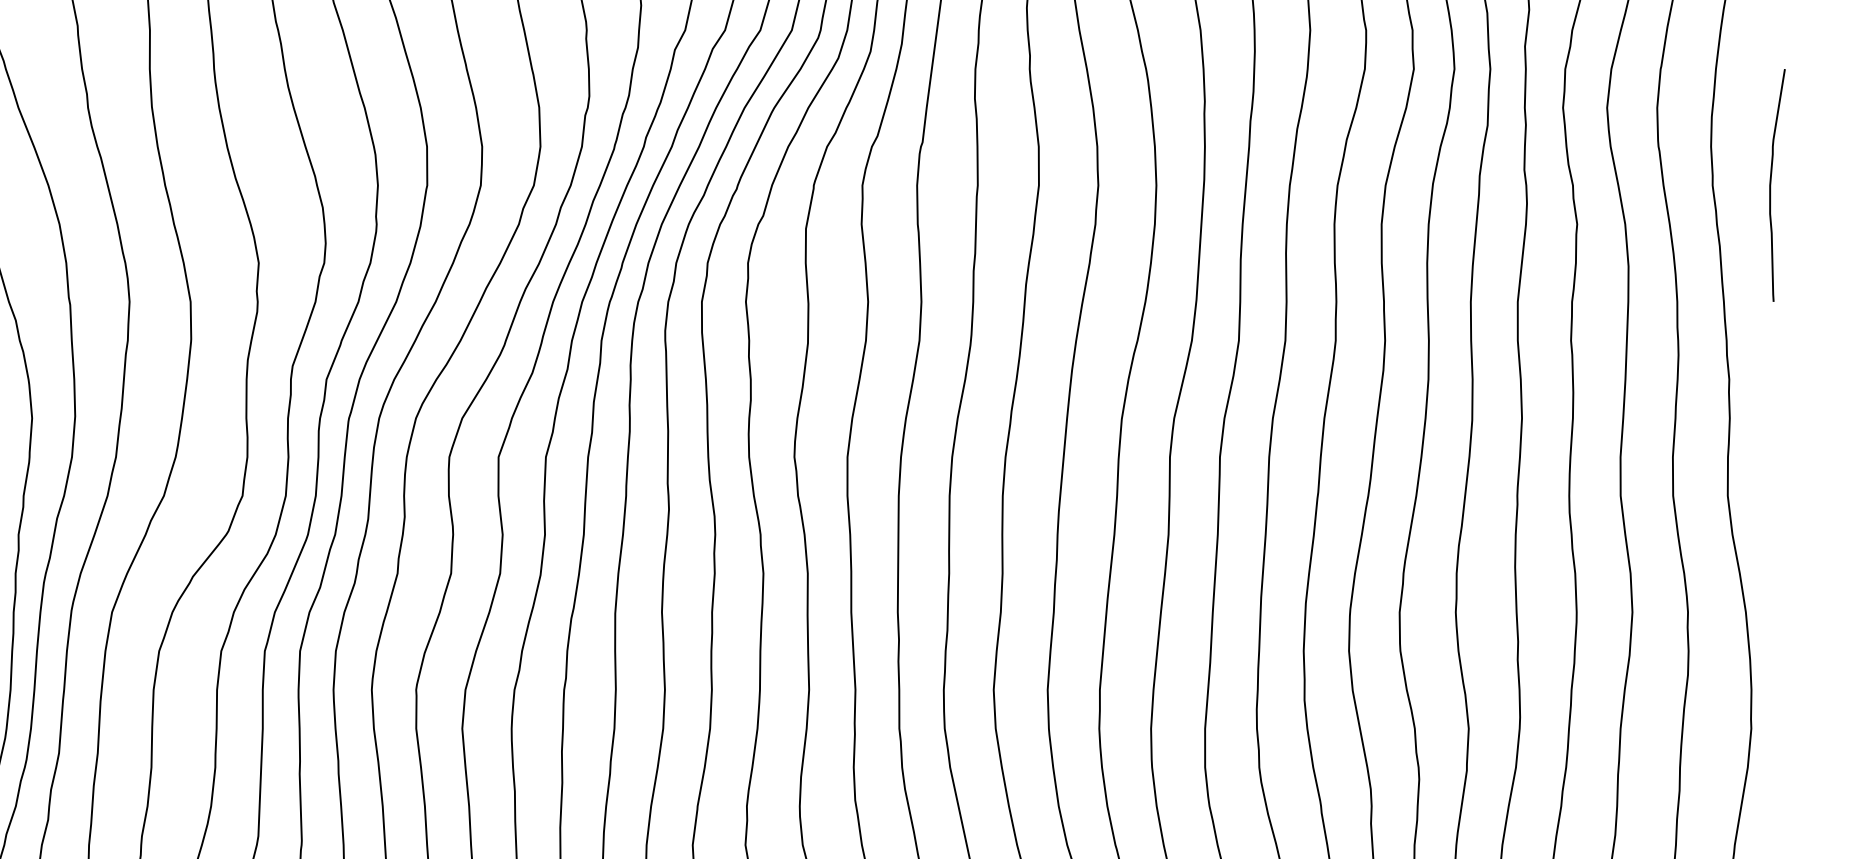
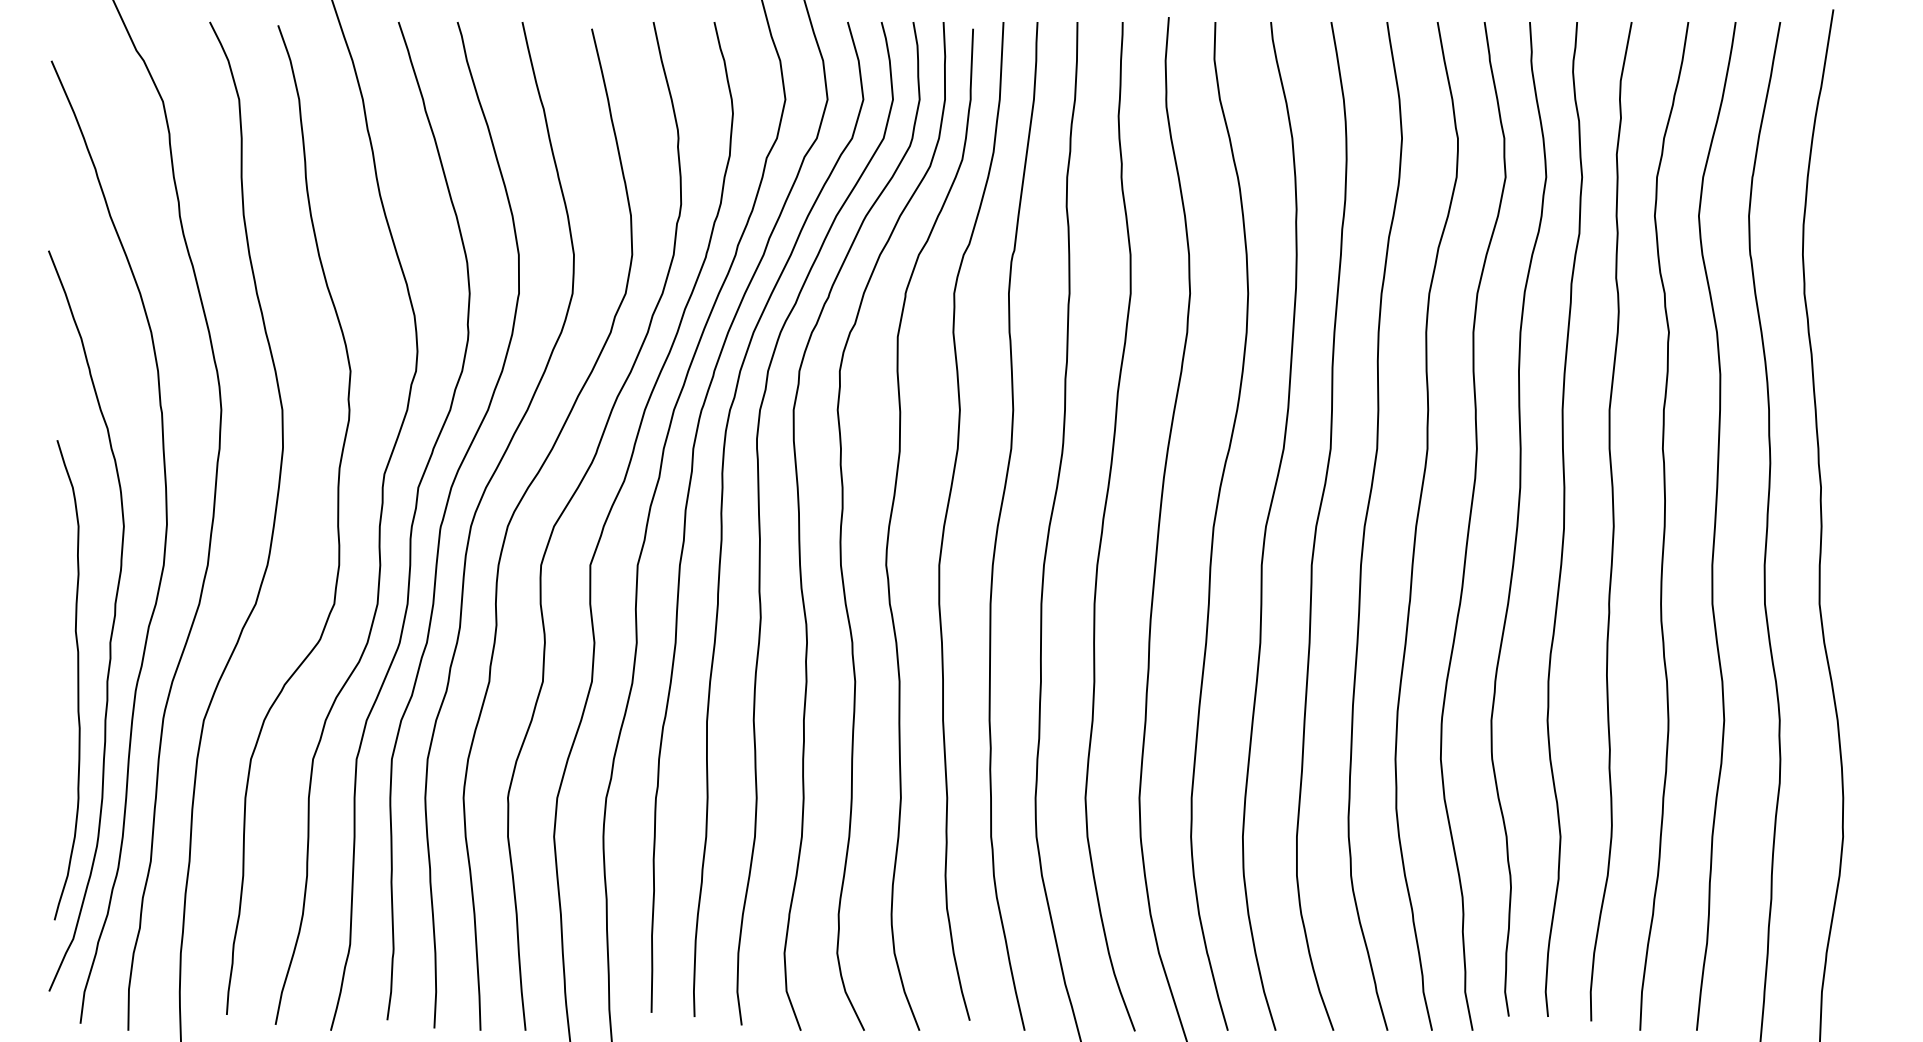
curve: (1771, 182) -> (1863, 290), removed

